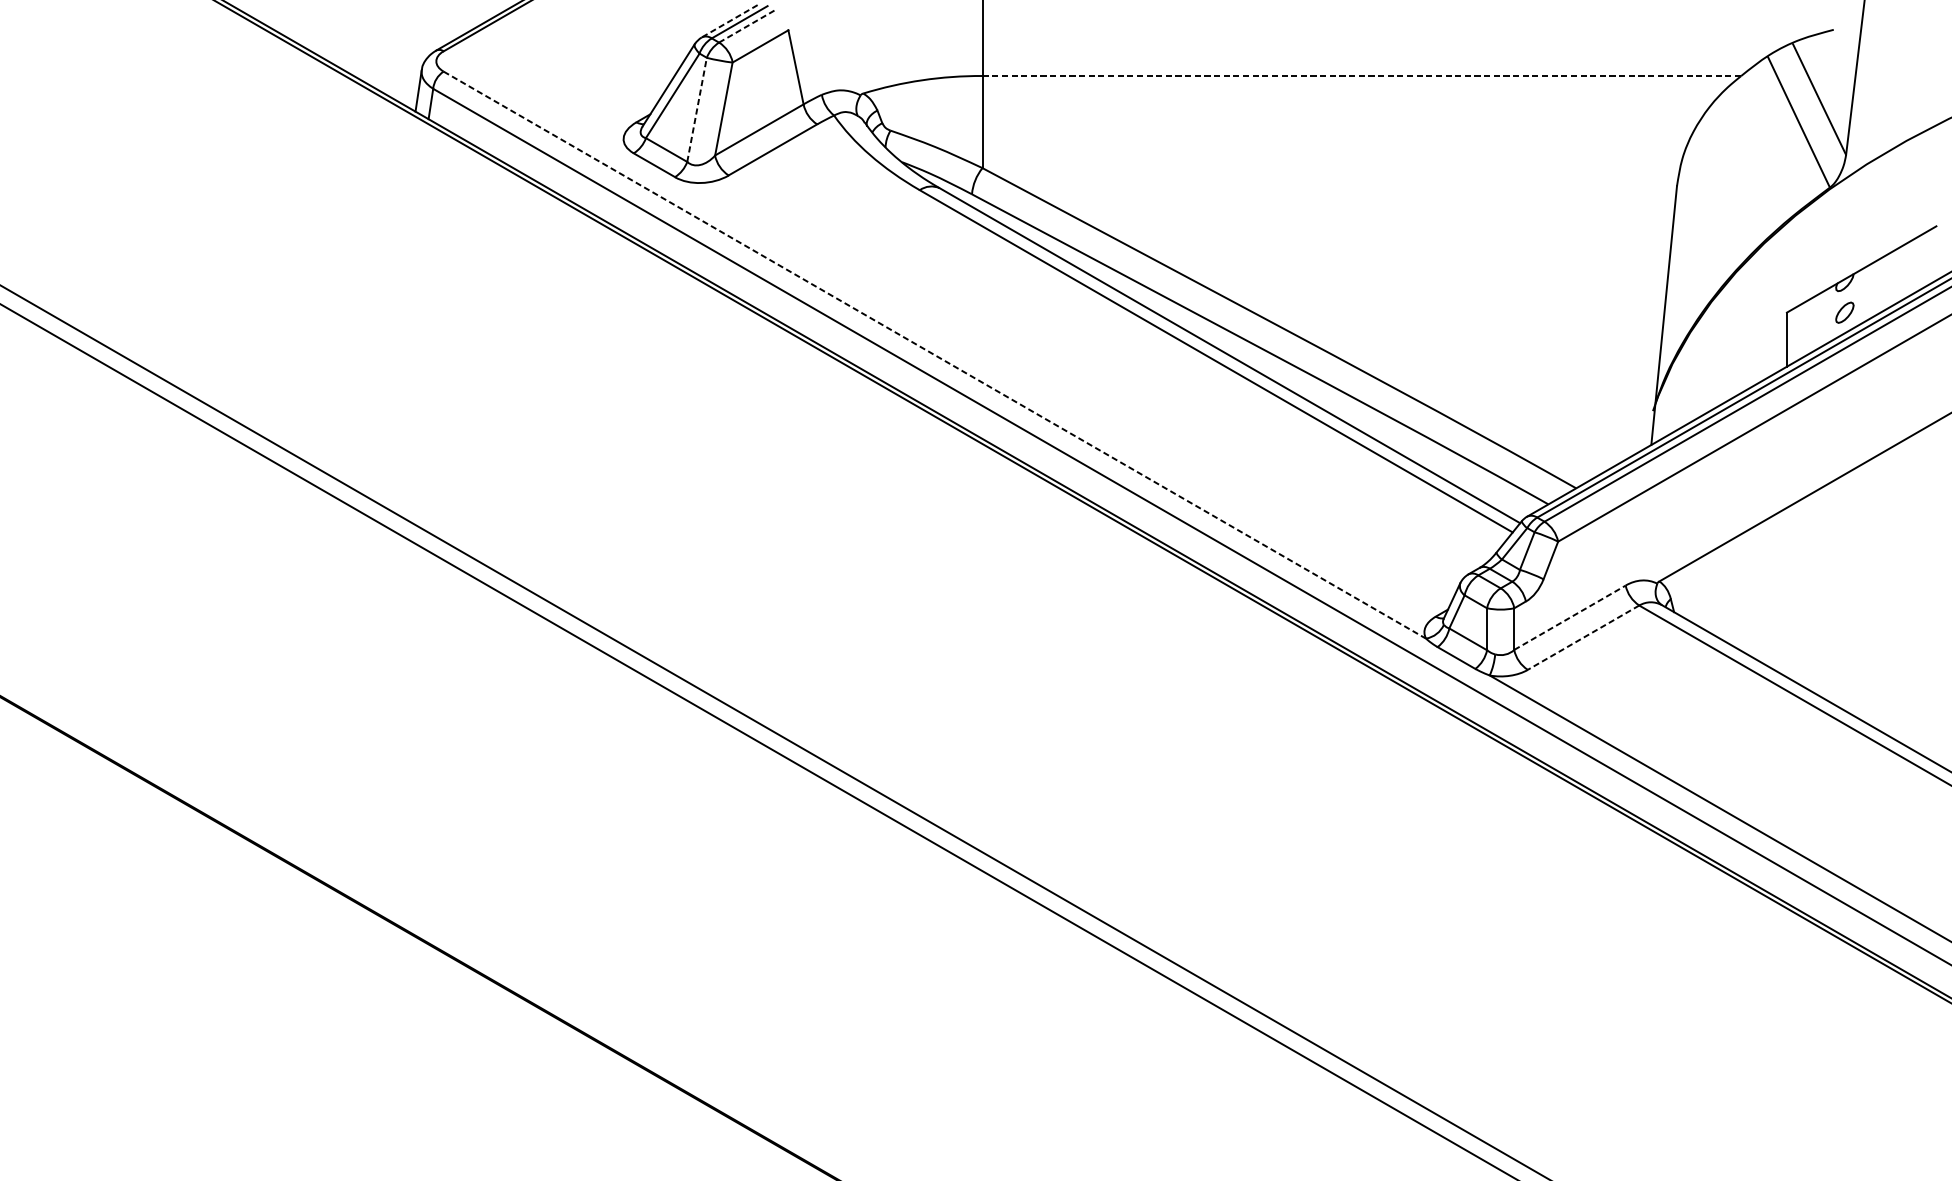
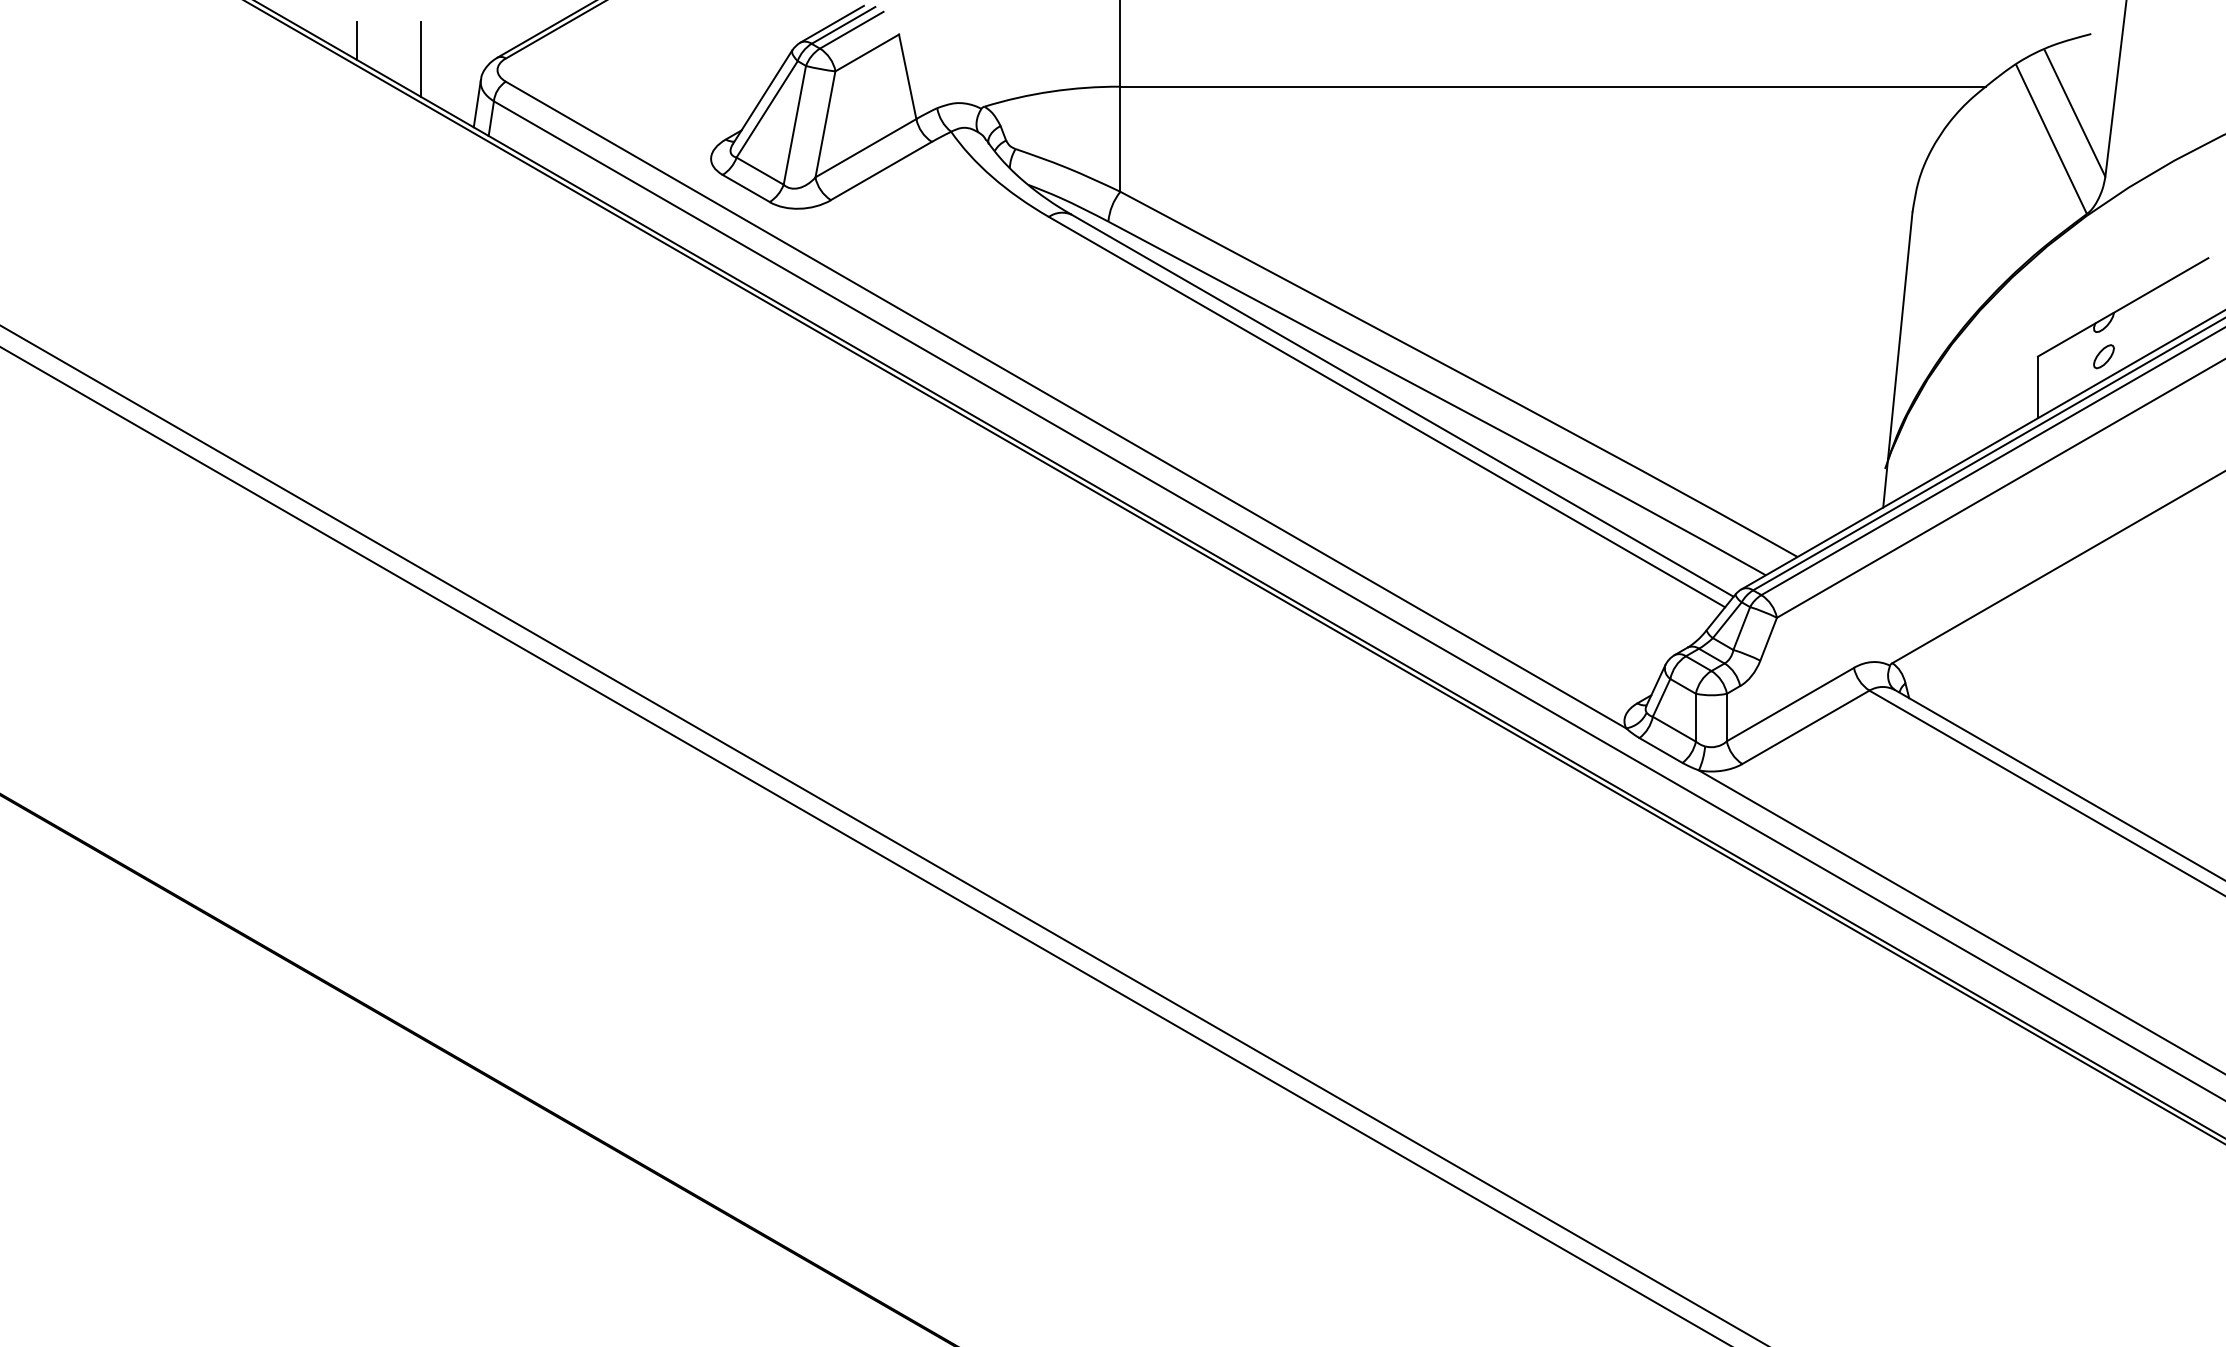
line: (730, 21) -> (832, 24), dashed -> solid
line: (746, 26) -> (851, 30), dashed -> solid
line: (312, 35) -> (356, 40), added
line: (368, 52) -> (420, 59), added
line: (1362, 75) -> (1553, 86), dashed -> solid
line: (696, 109) -> (794, 124), dashed -> solid
line: (935, 355) -> (1066, 405), dashed -> solid
line: (1570, 617) -> (1790, 704), dashed -> solid
line: (1583, 637) -> (1805, 727), dashed -> solid

